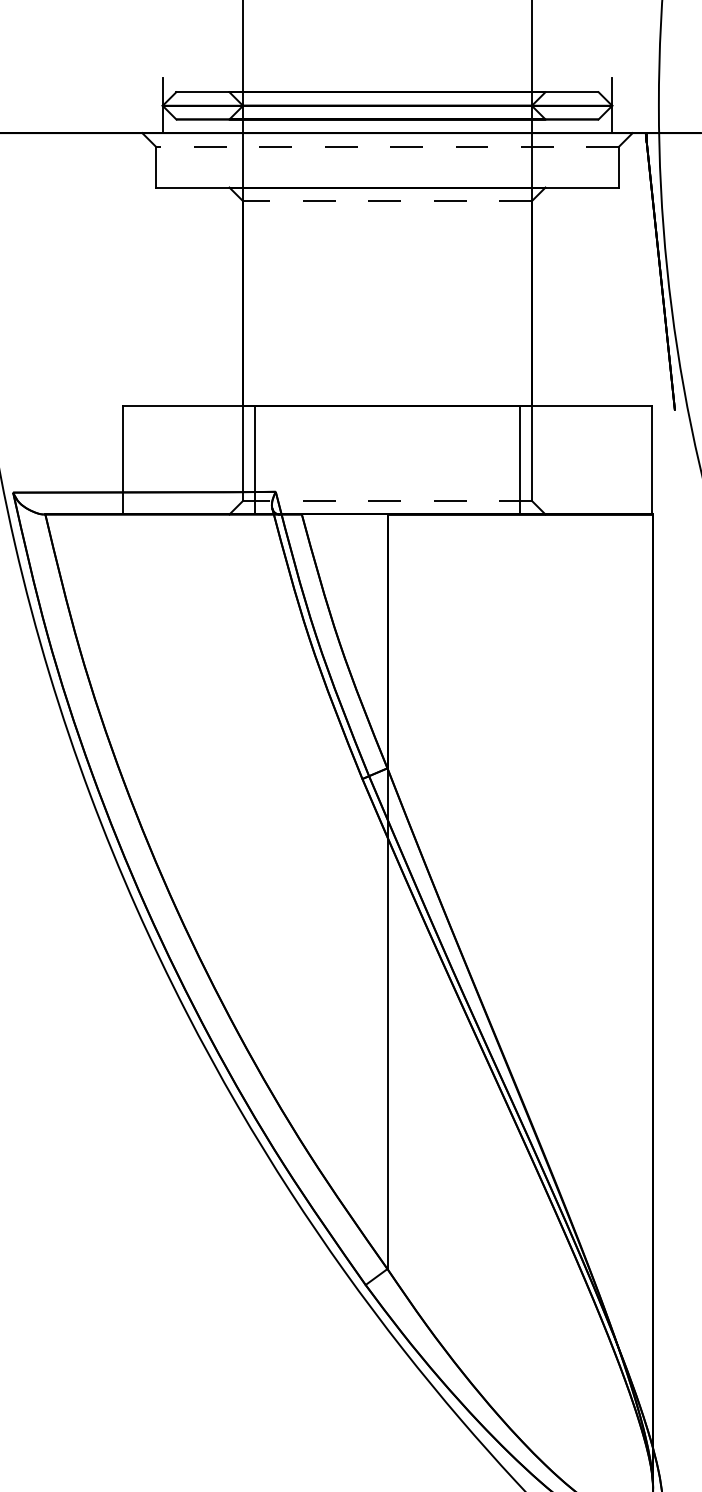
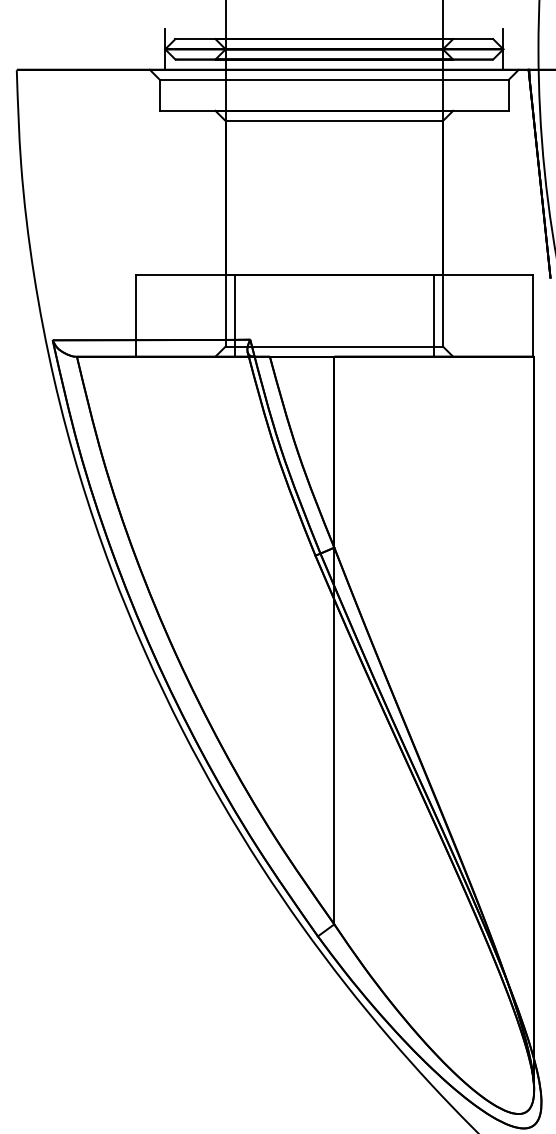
line: (387, 147) -> (334, 80), dashed -> solid
line: (387, 201) -> (334, 121), dashed -> solid
line: (387, 500) -> (334, 346), dashed -> solid

